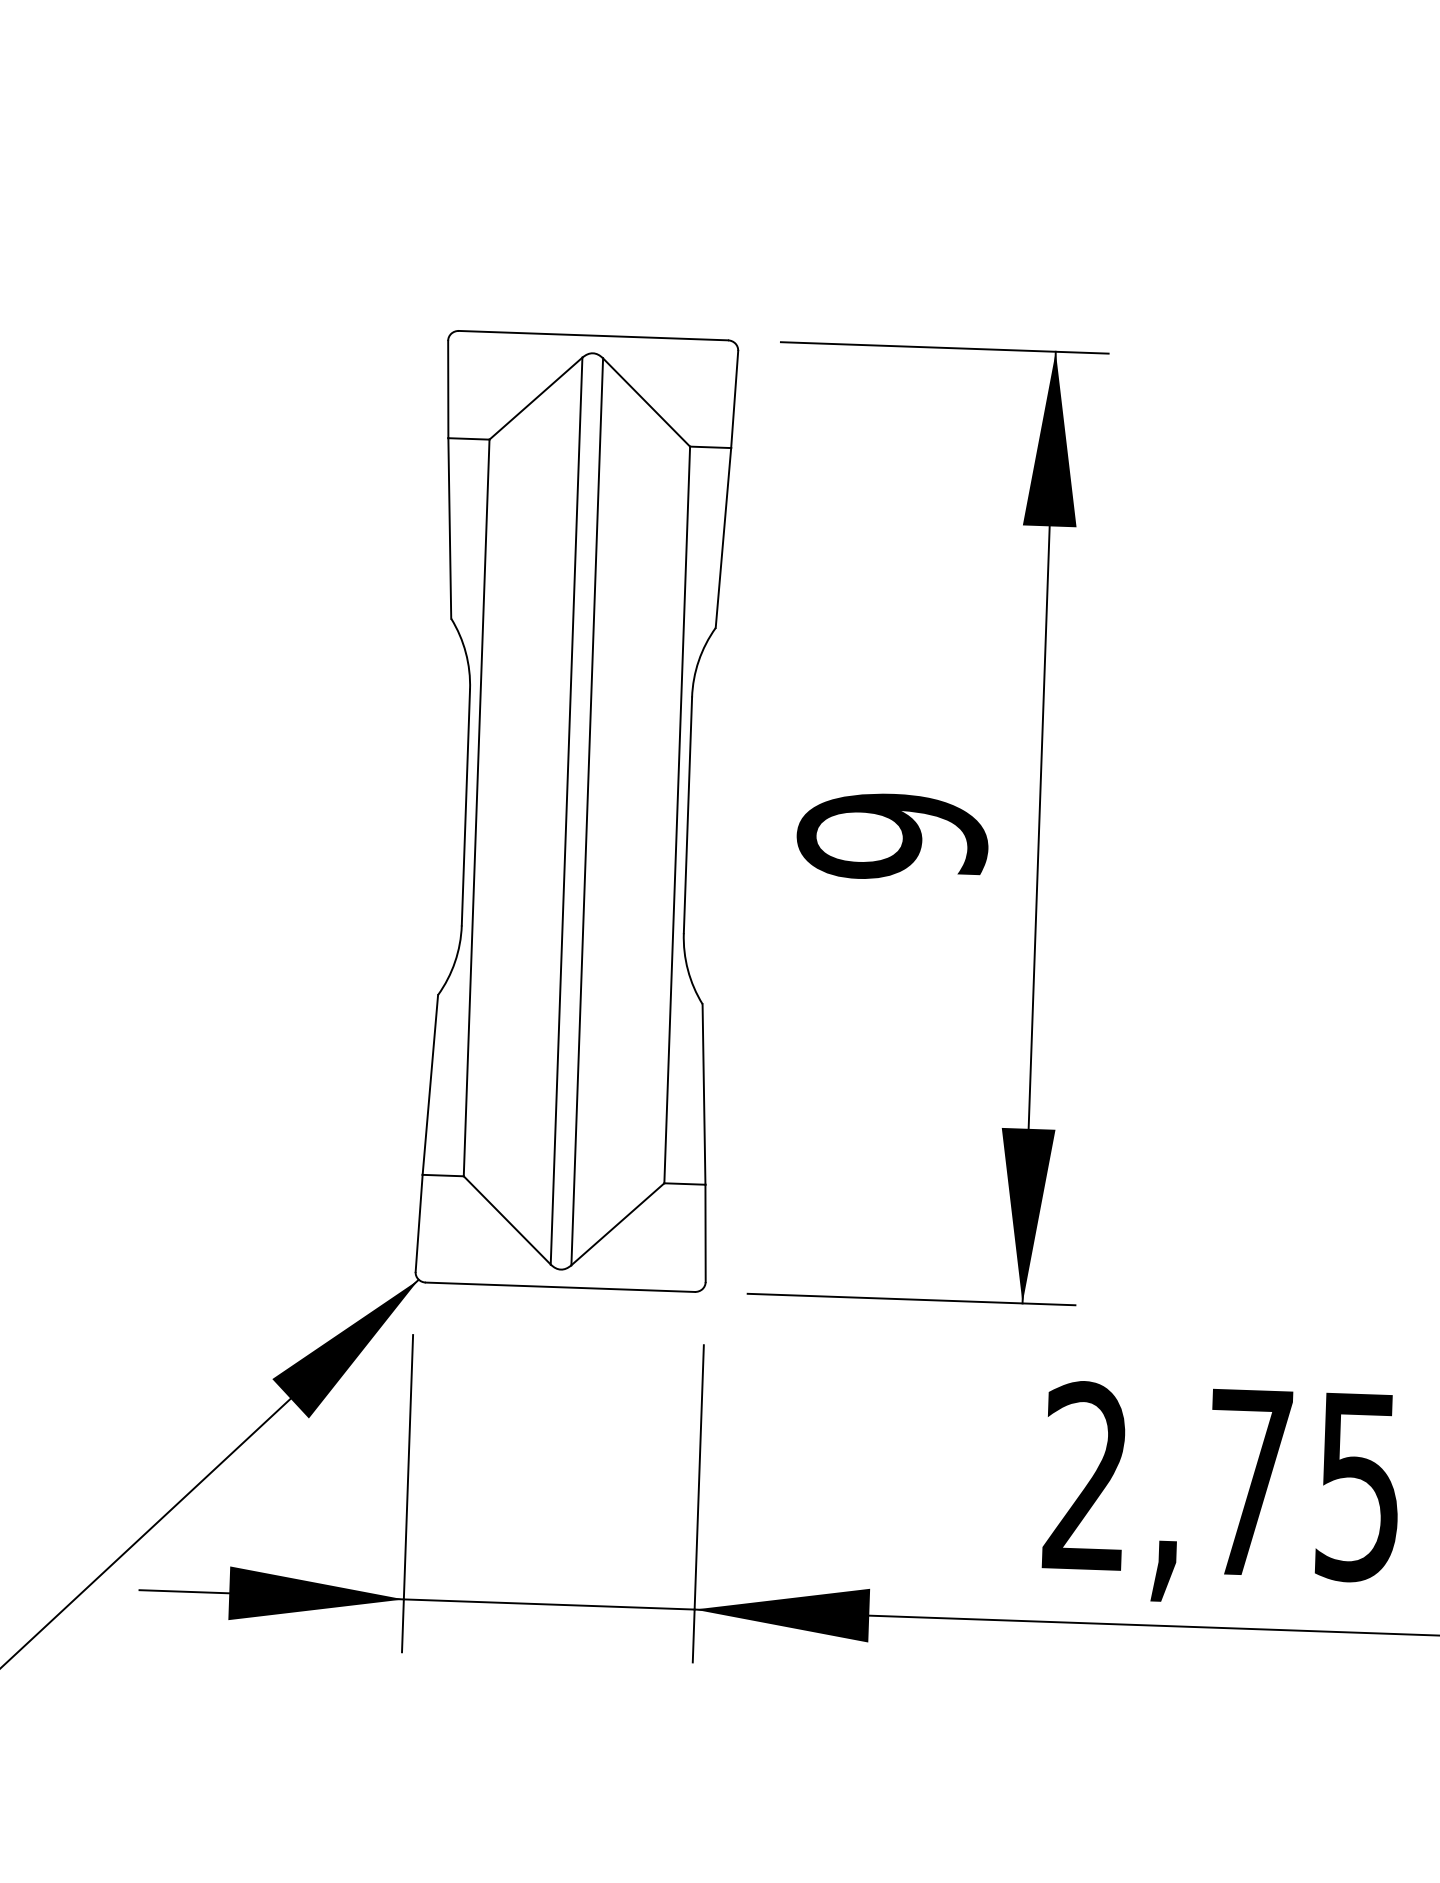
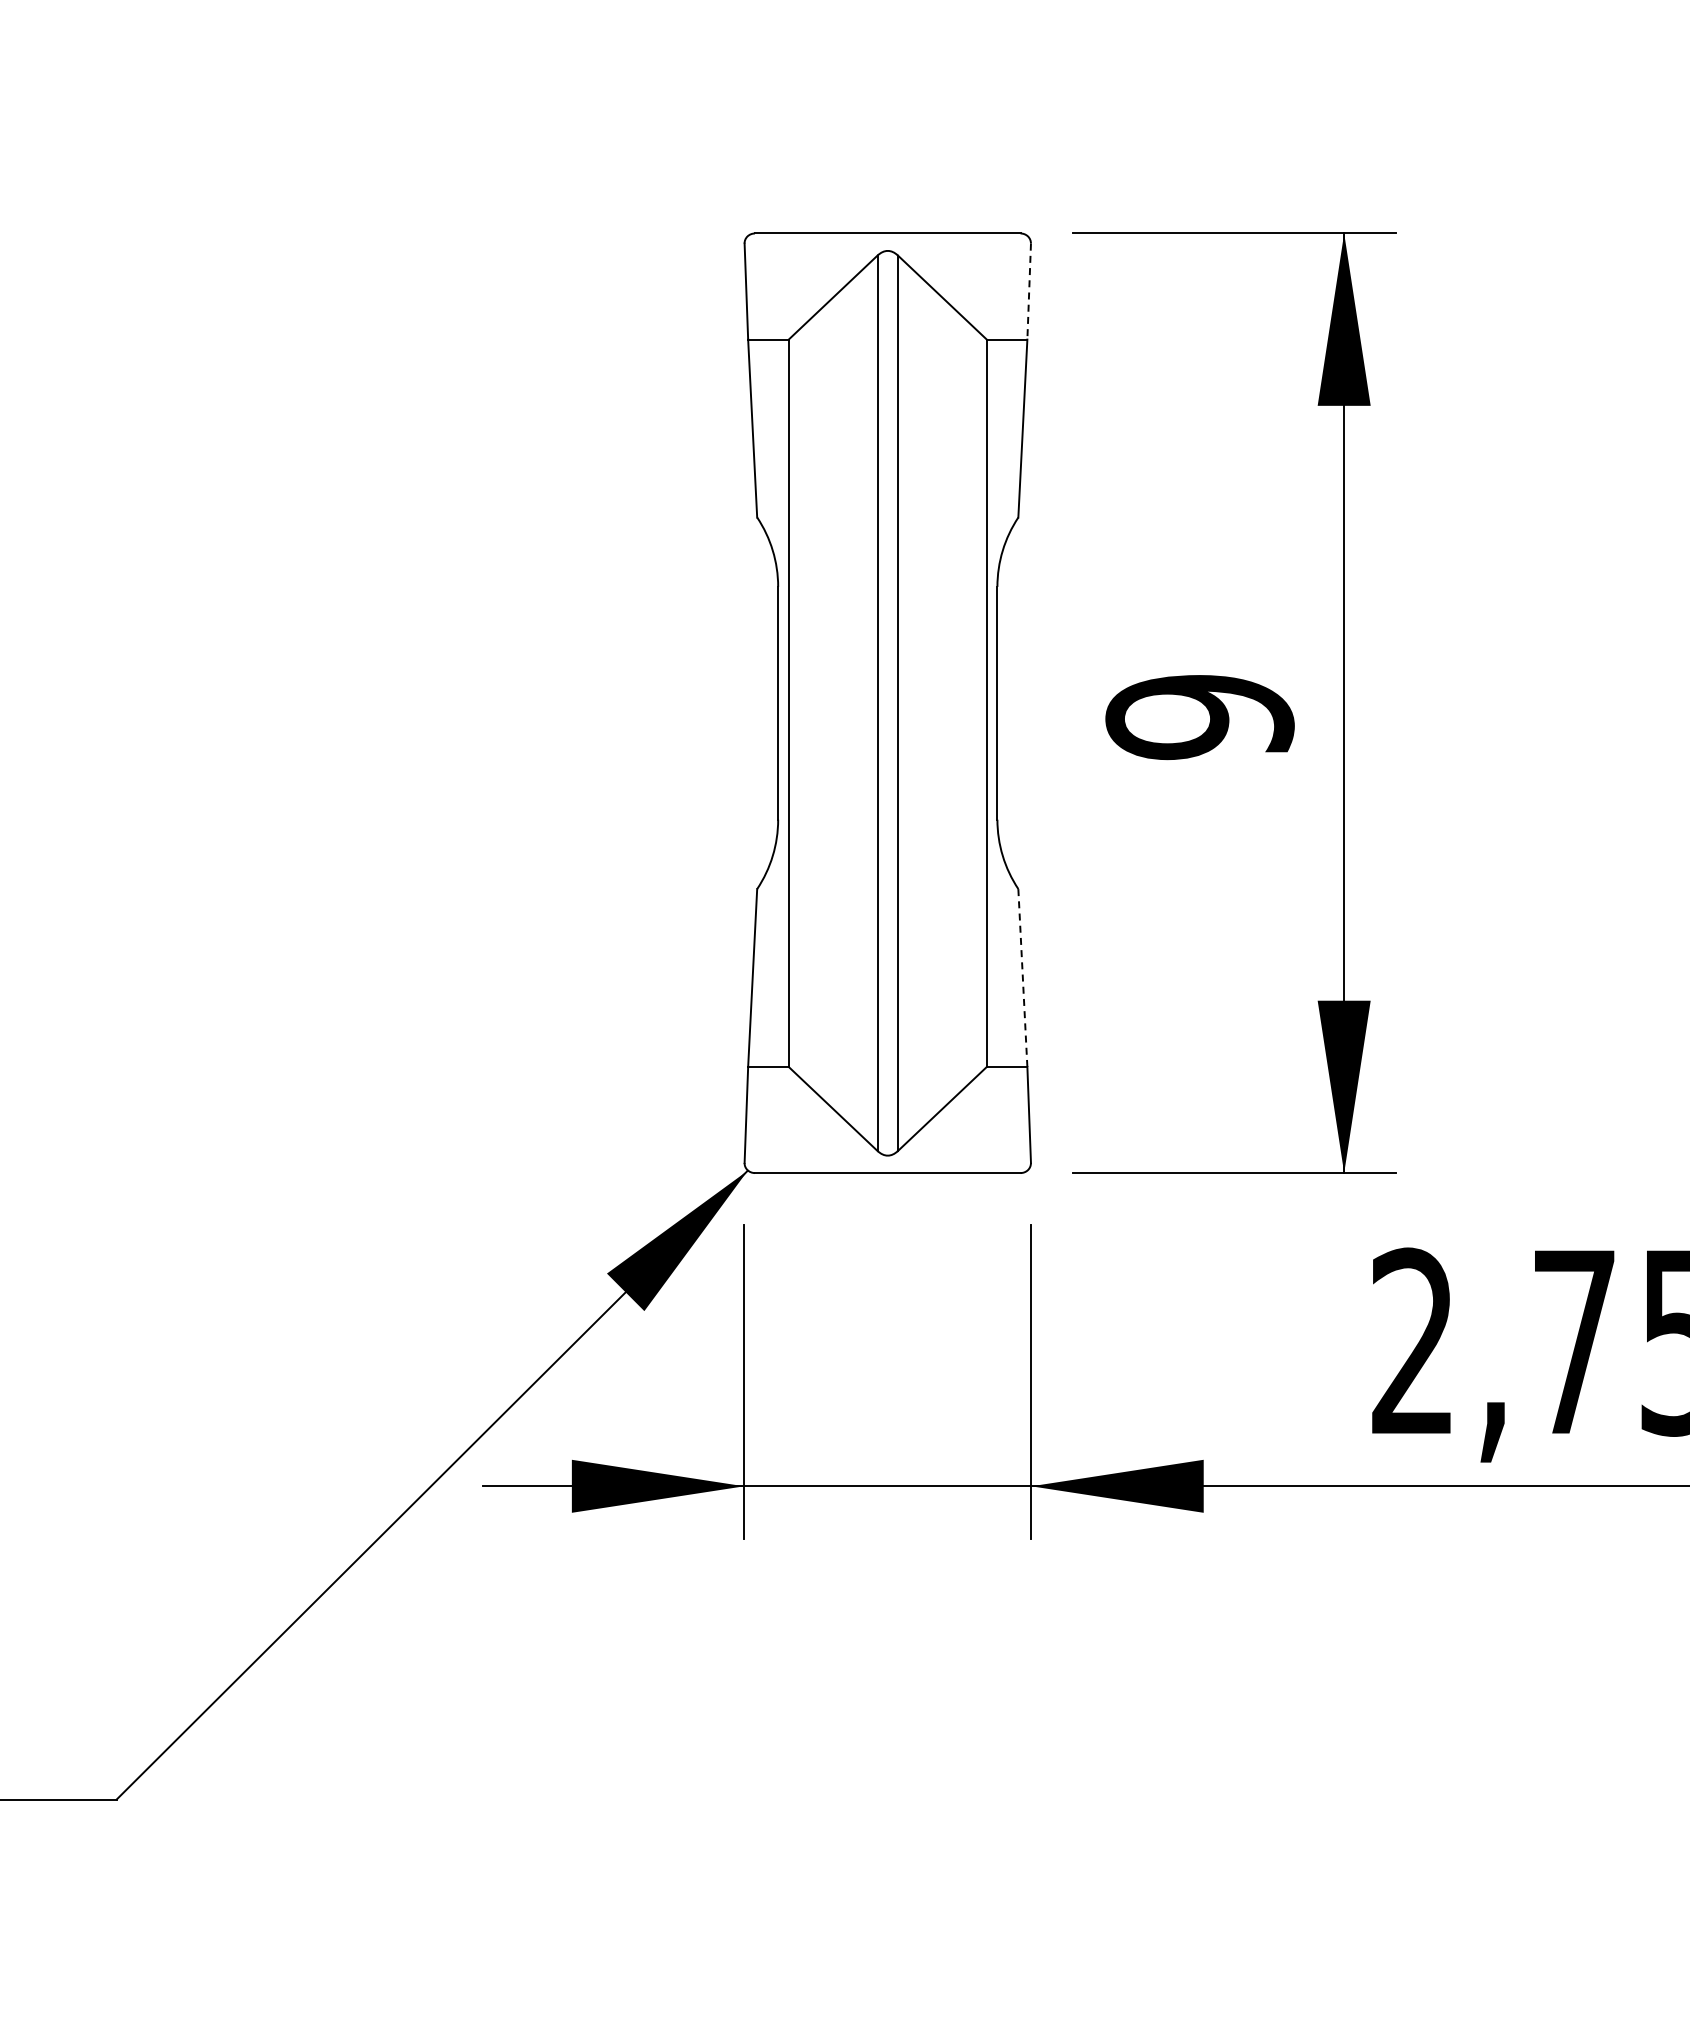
line: (734, 400) -> (1029, 292), solid -> dashed
line: (703, 1093) -> (1022, 977), solid -> dashed

